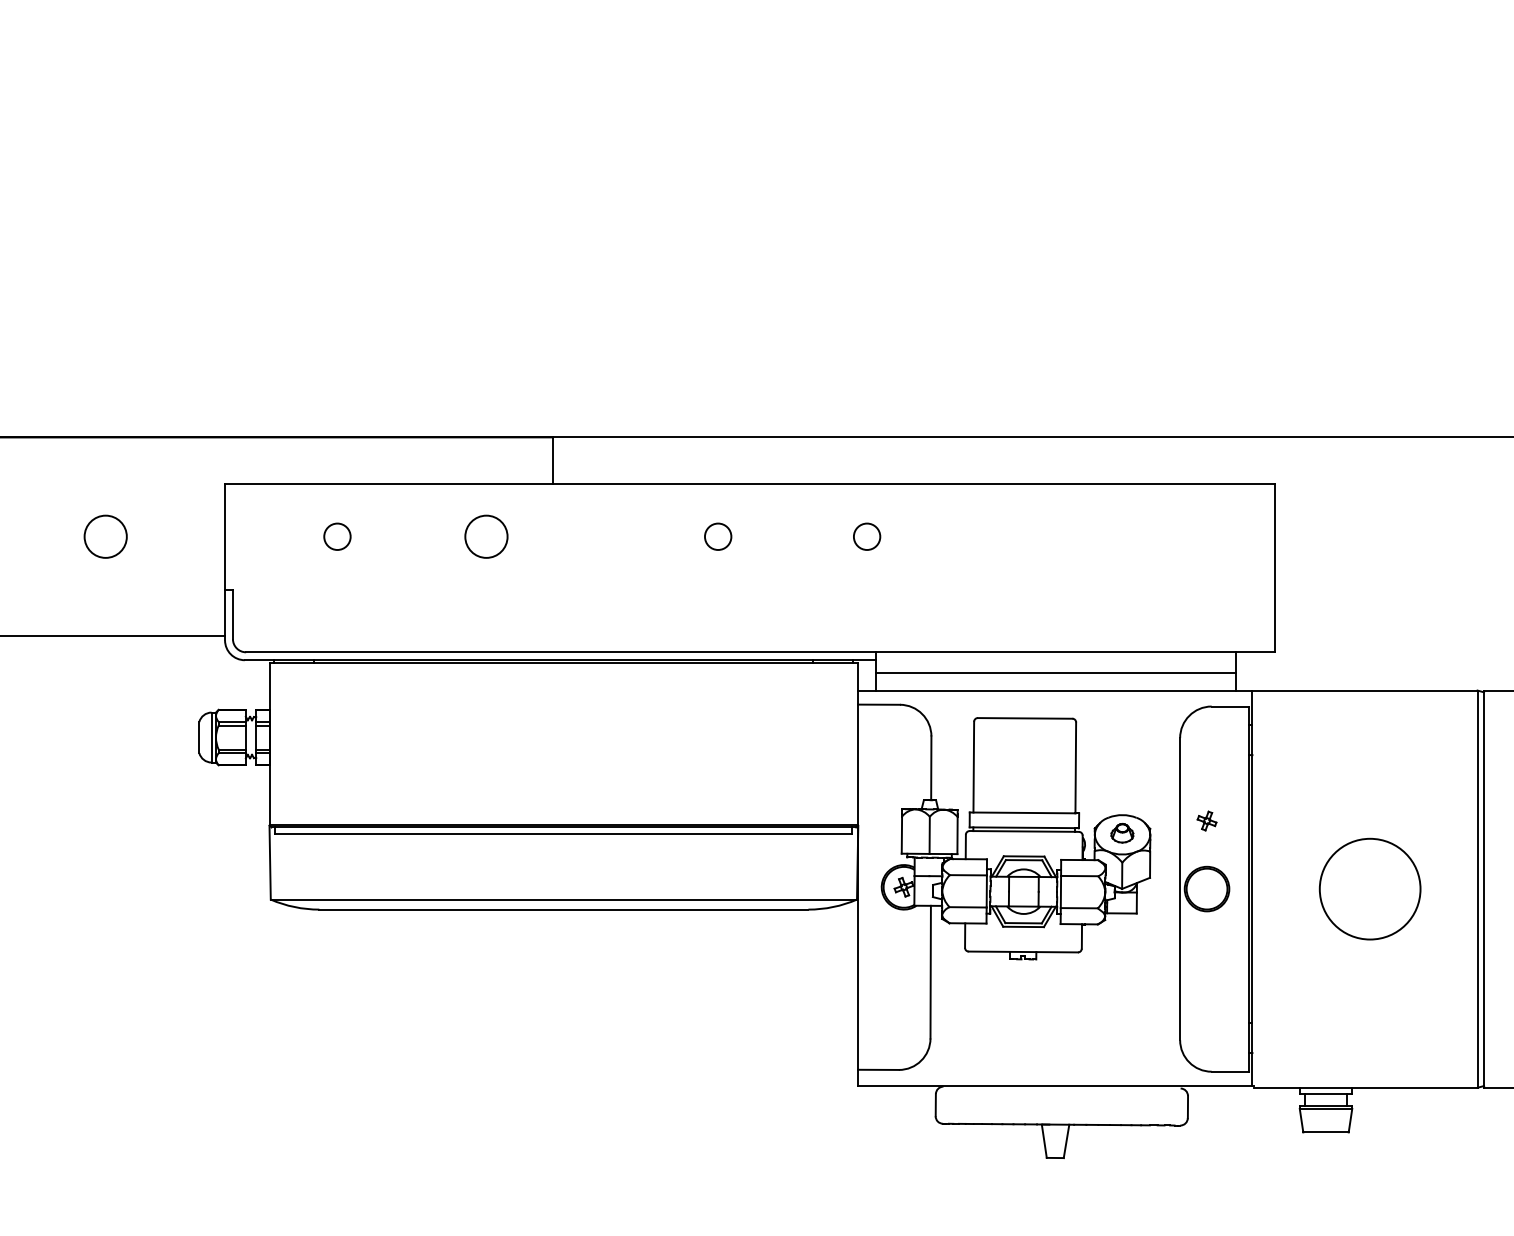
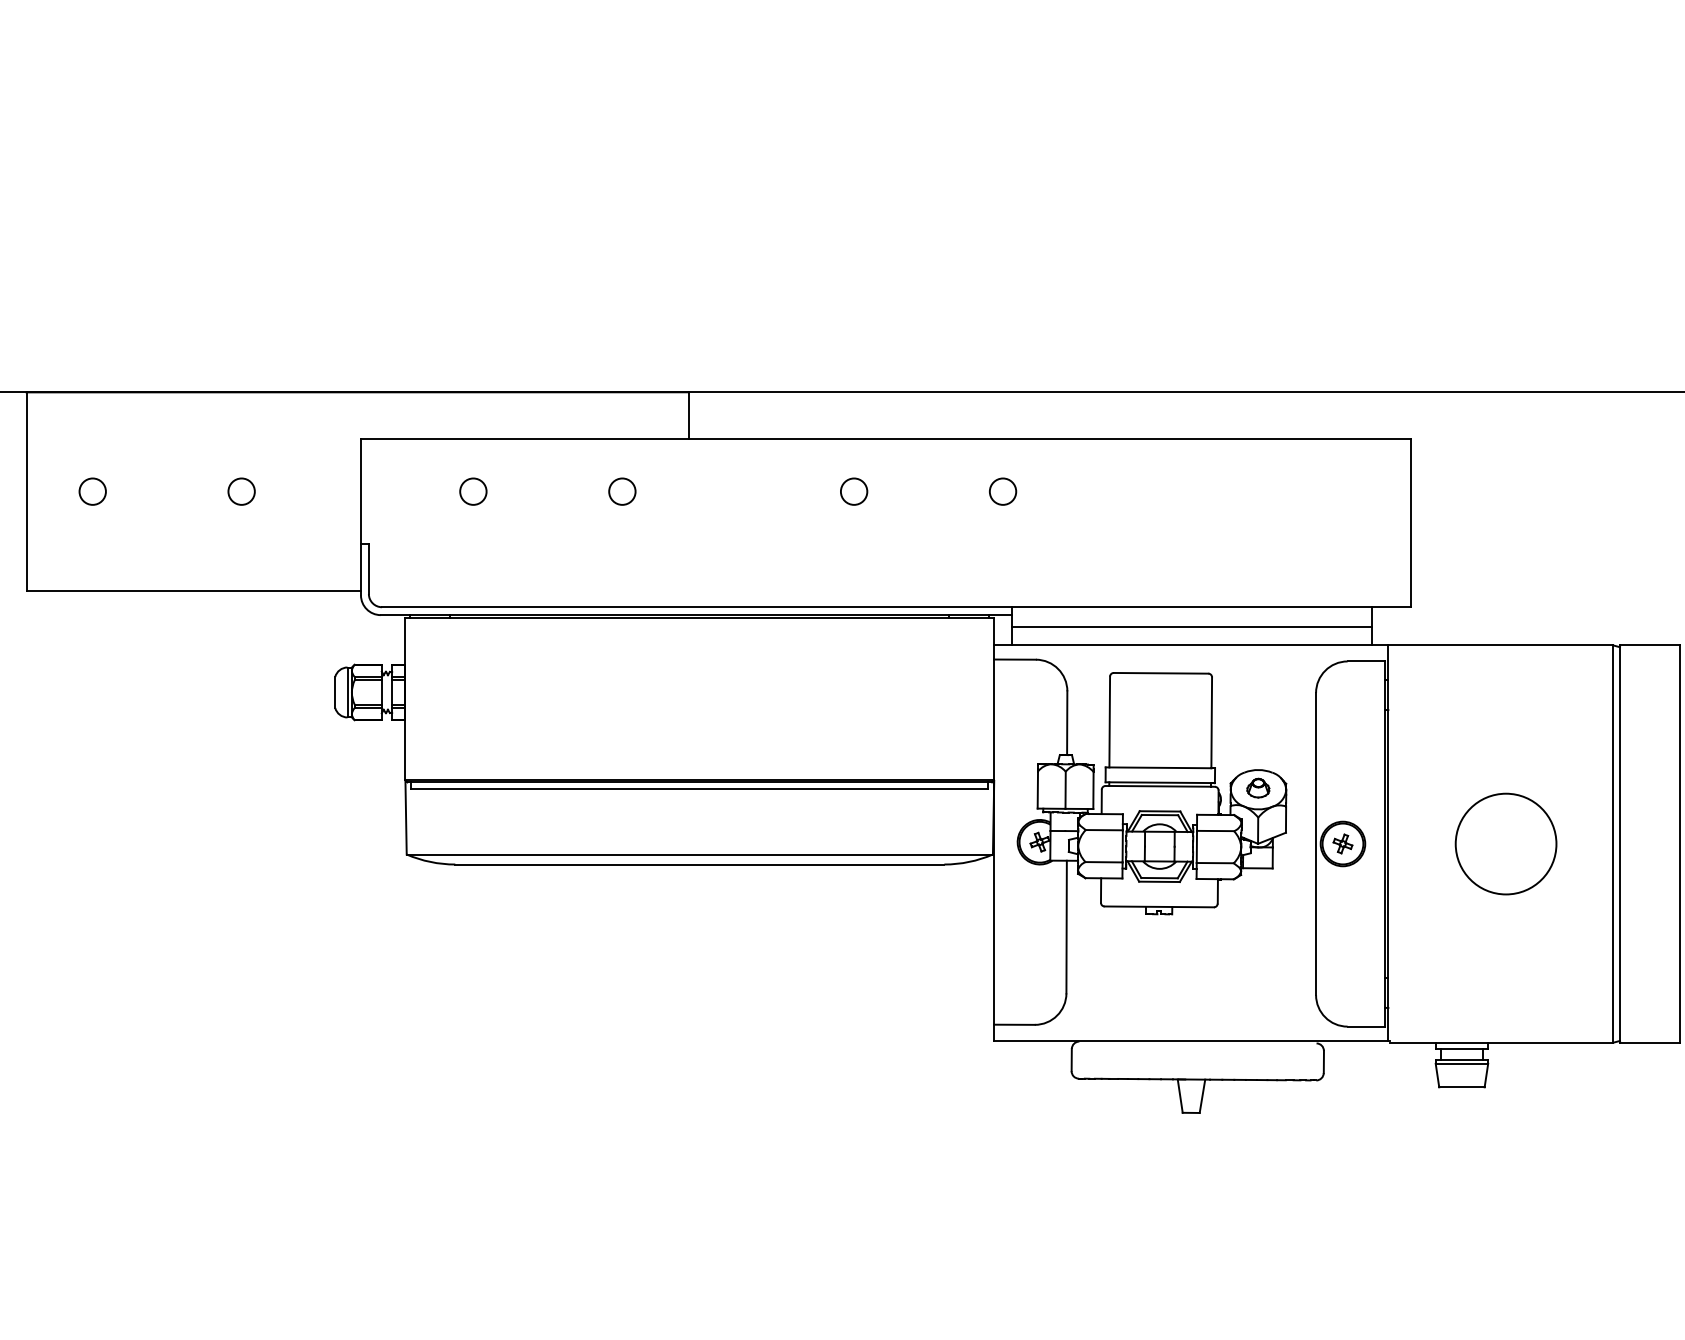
circle: (105, 536) -> (241, 491), size x0.62
circle: (486, 536) -> (622, 491), size x0.62
part: (1206, 820) -> (1342, 843), moved

